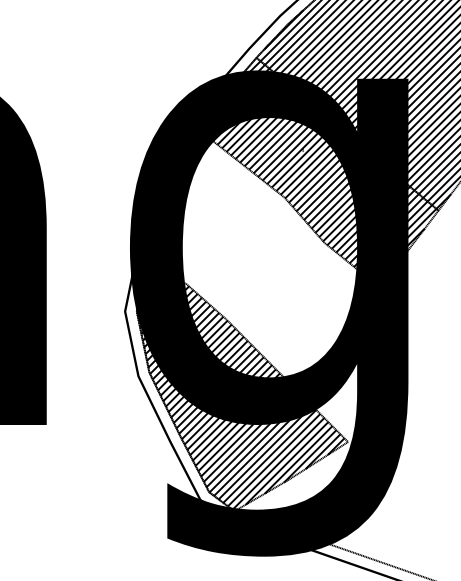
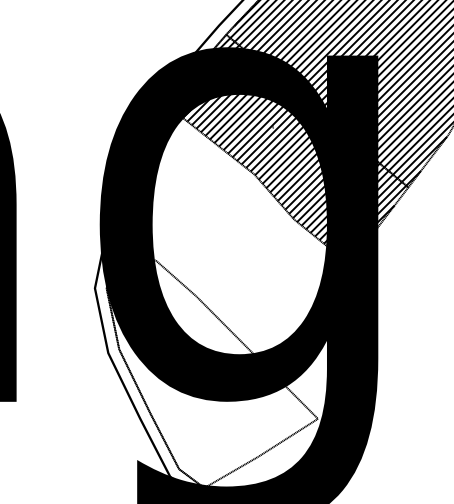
hatch: (240, 390) -> (210, 367), removed

